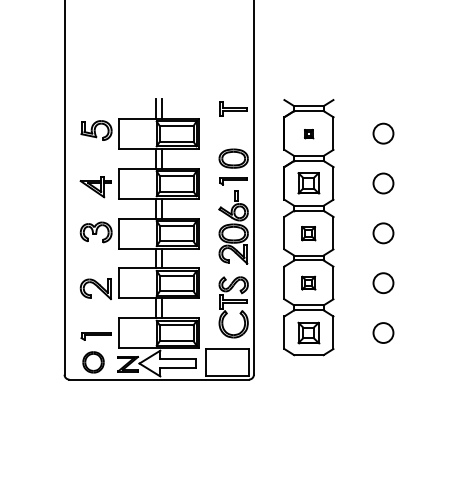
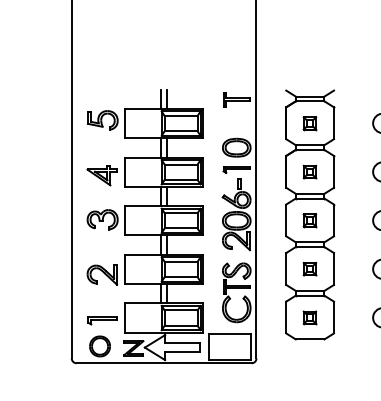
part: (308, 133) -> (309, 123), size x1.67
part: (308, 183) -> (309, 171), size x0.62
part: (308, 332) -> (309, 317), size x0.62

